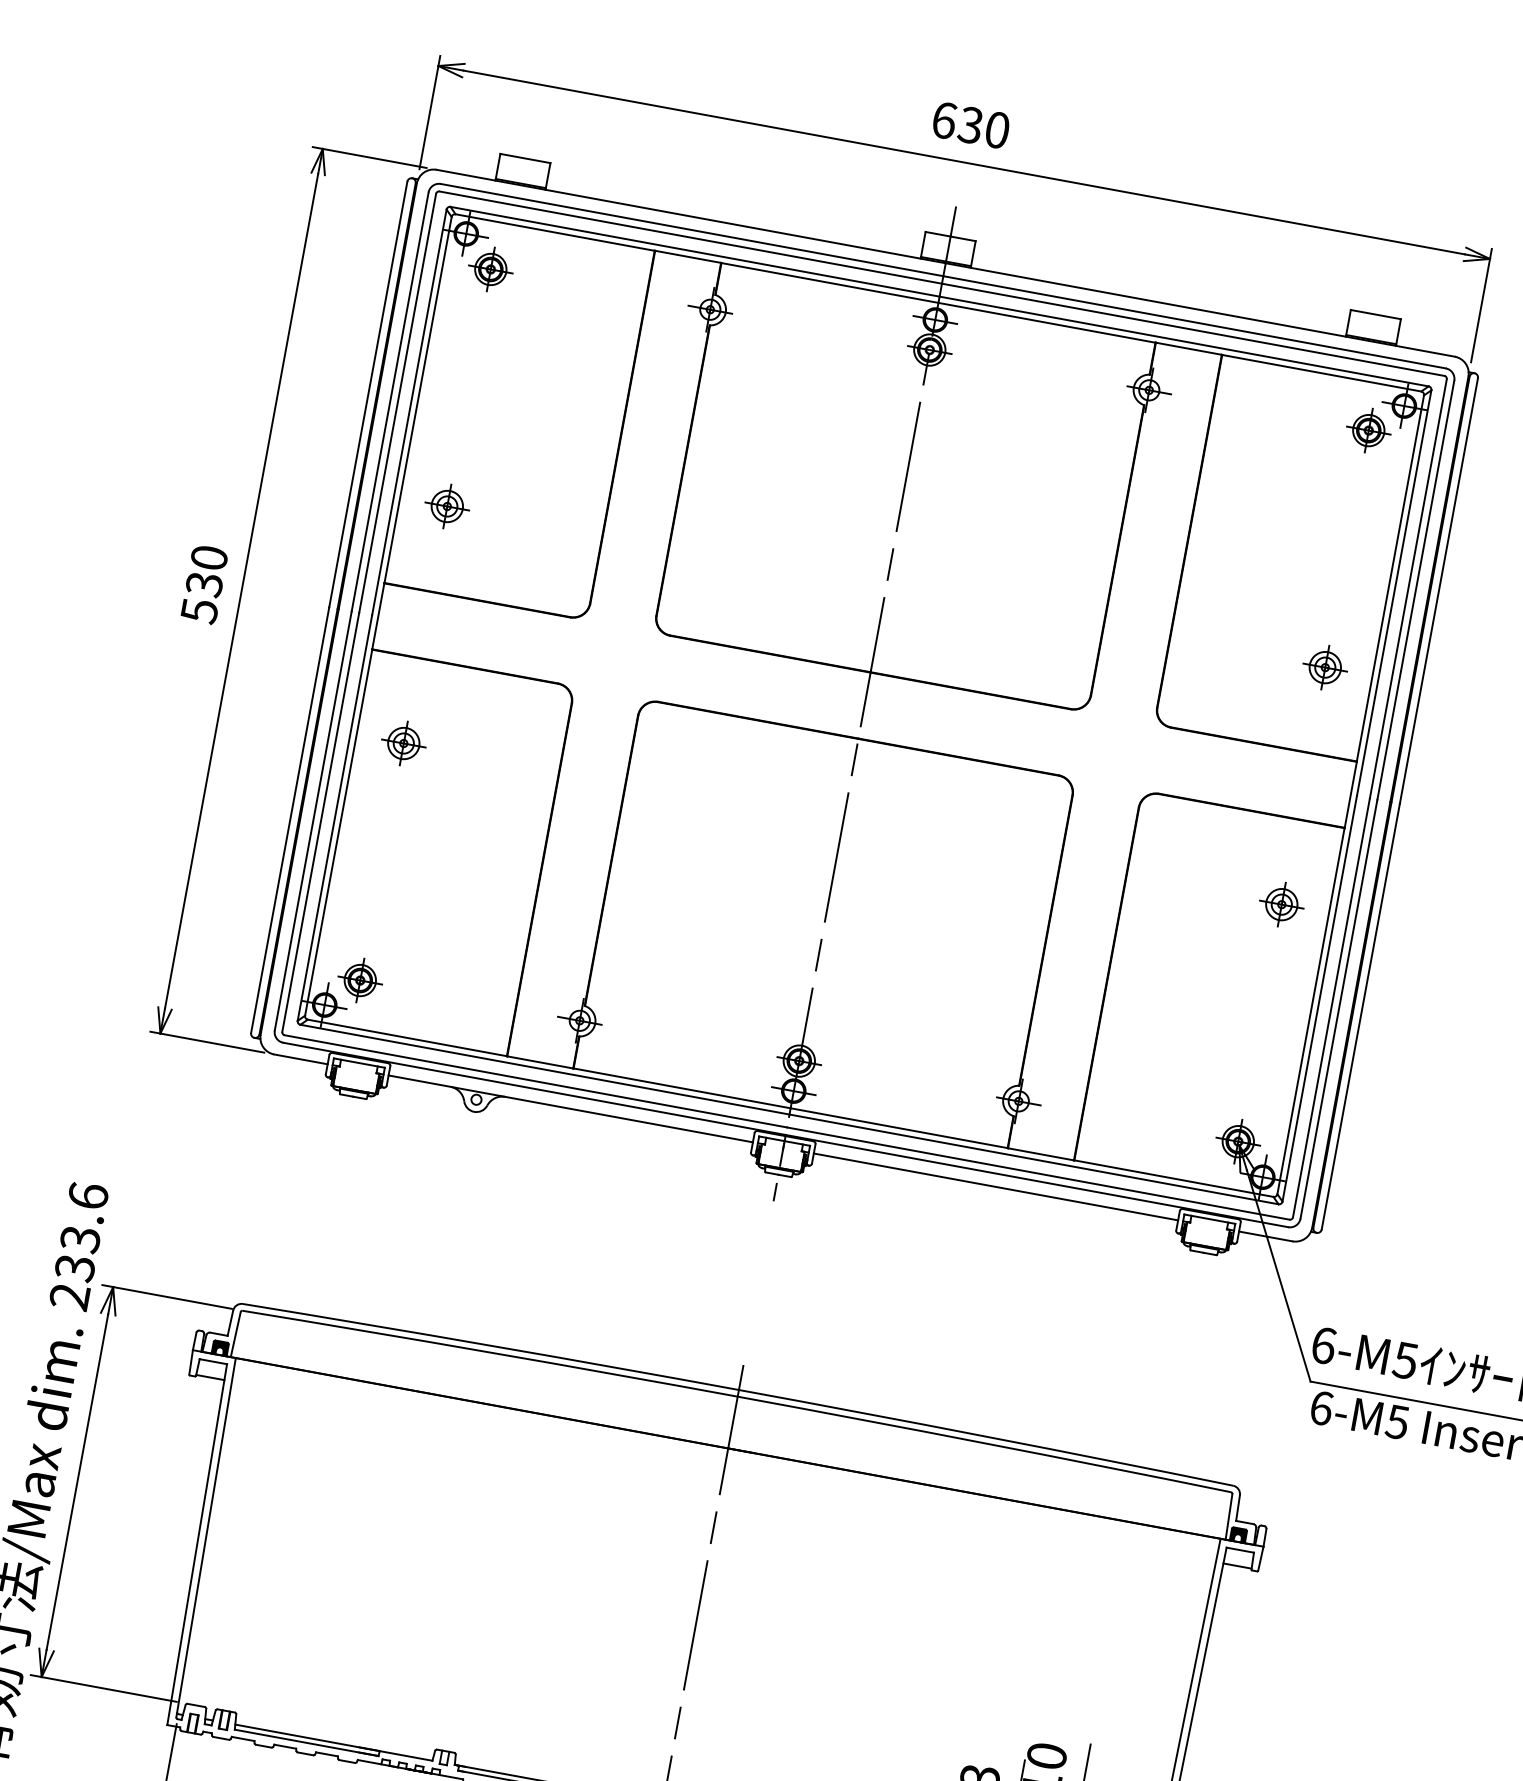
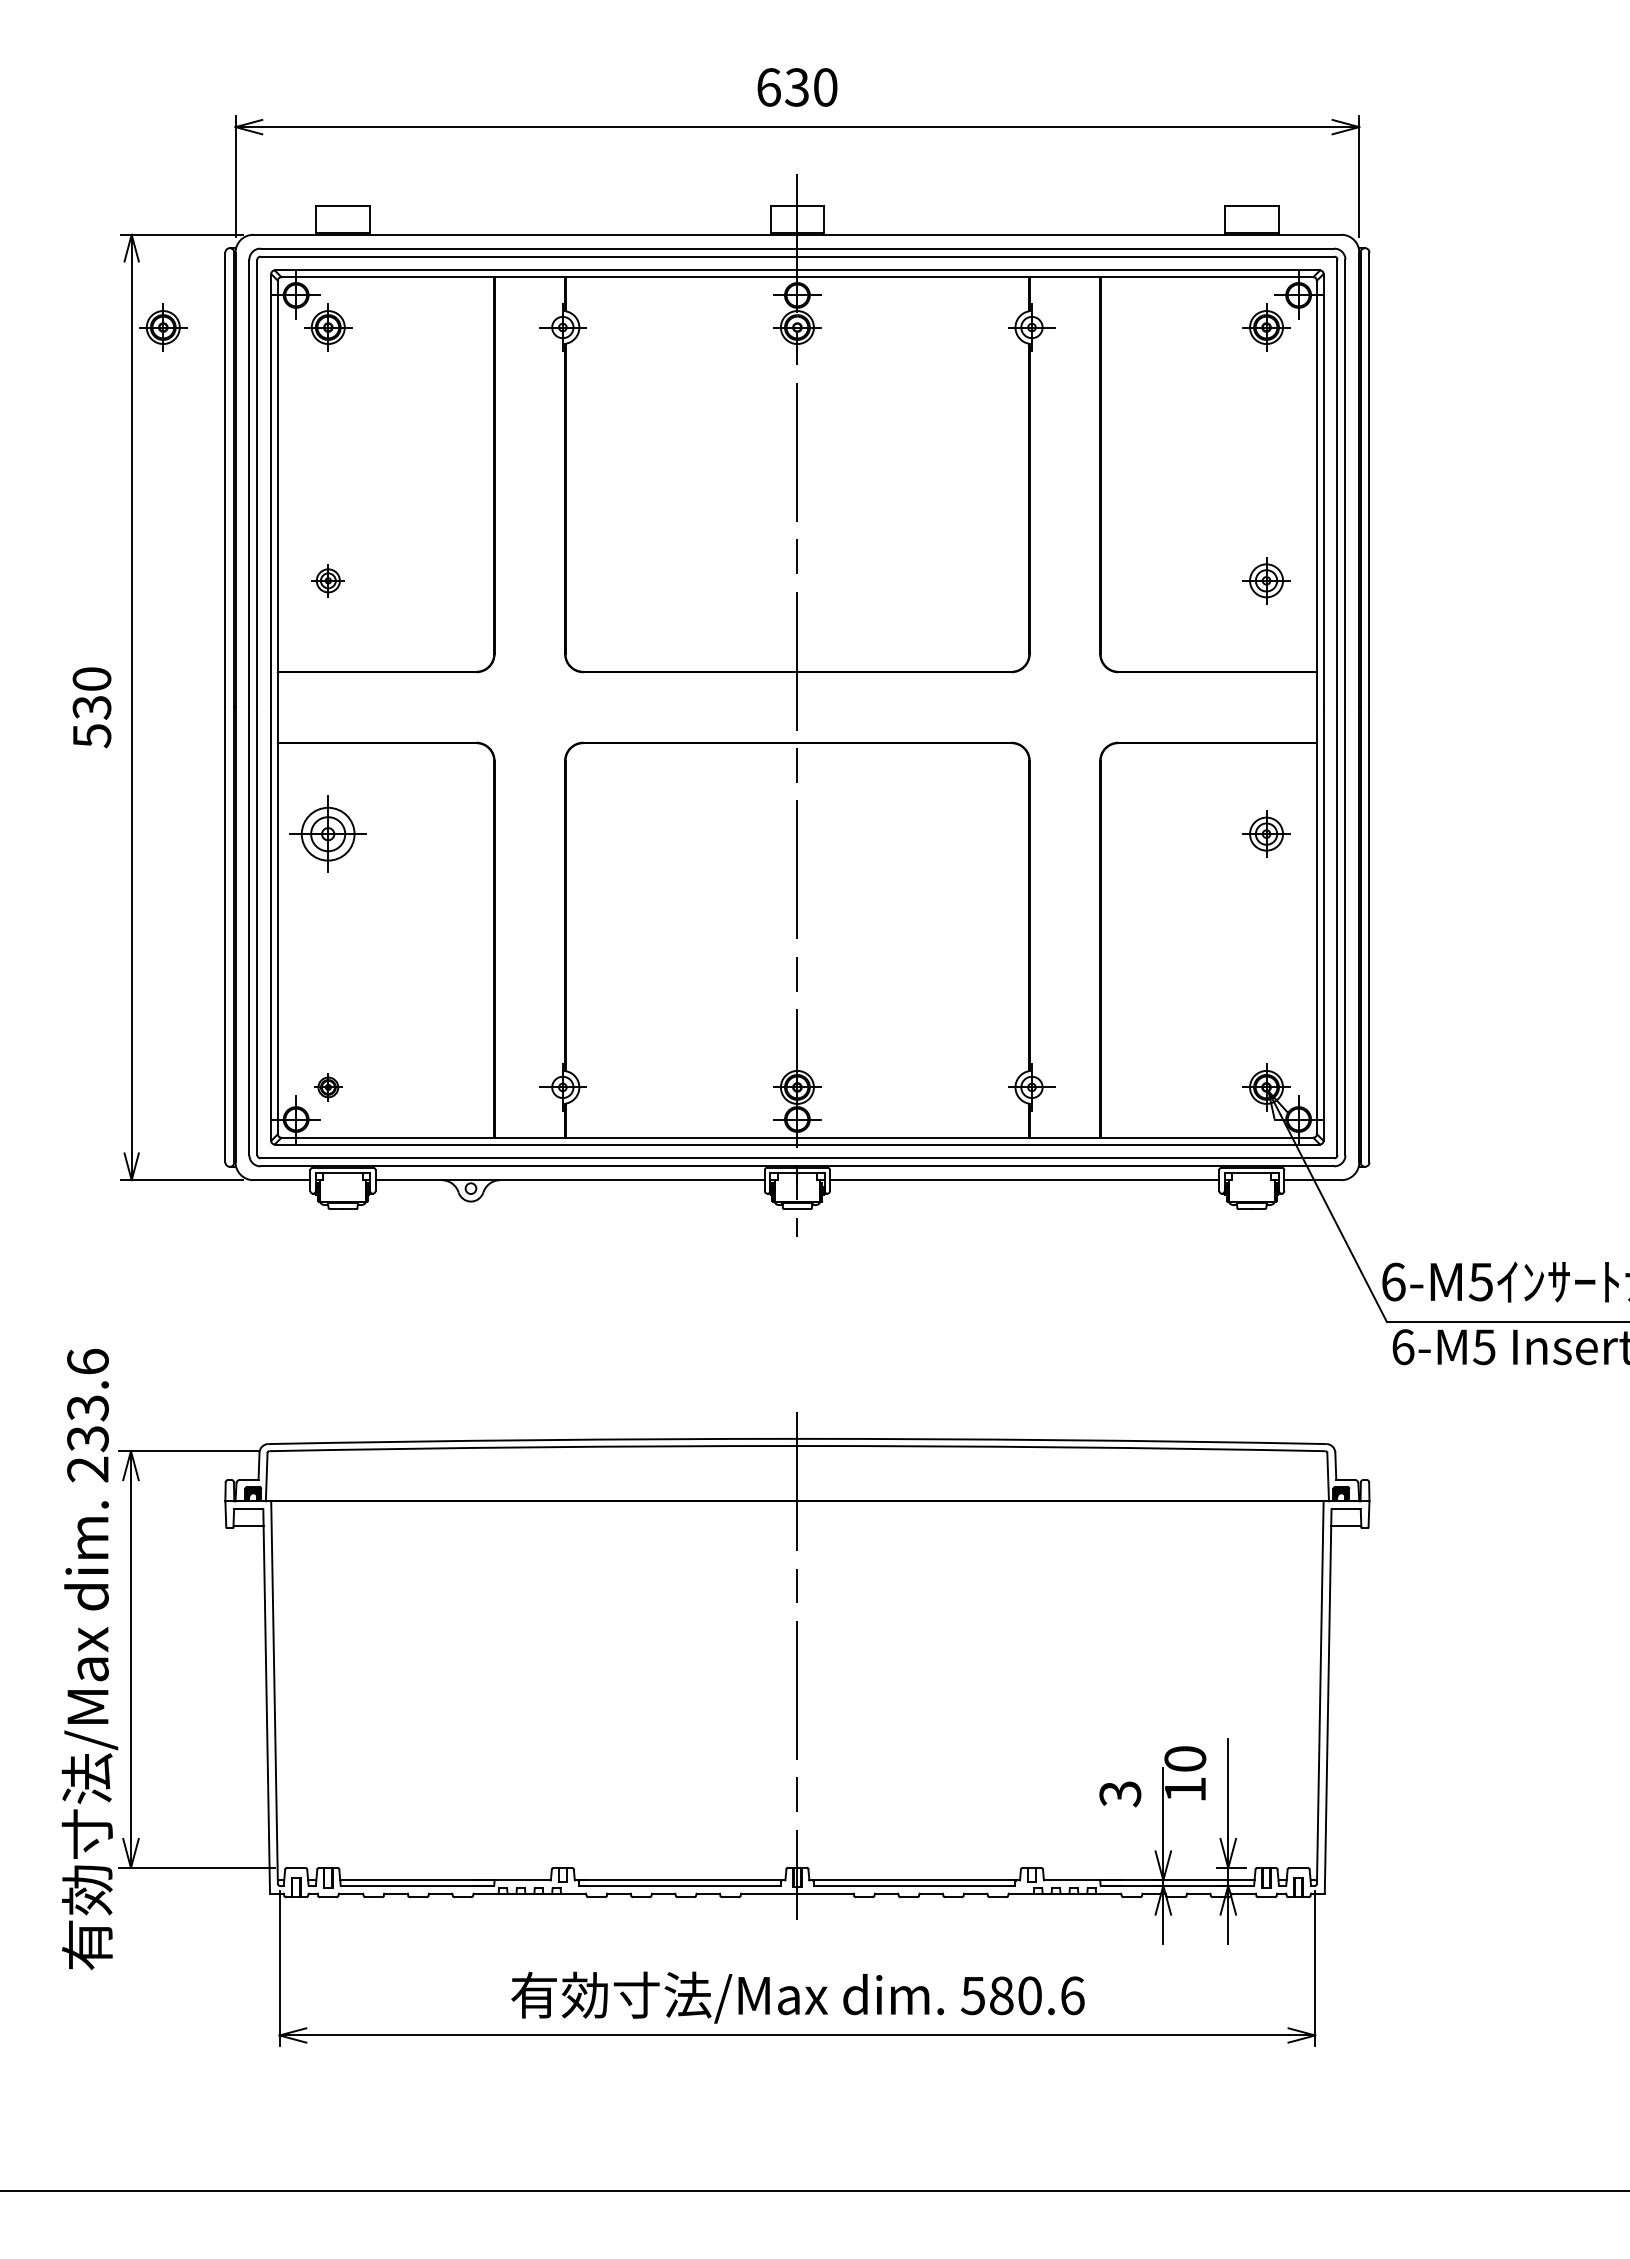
part: (336, 241) -> (163, 327), added
part: (447, 506) -> (328, 580), size x0.7
part: (404, 742) -> (328, 833), size x1.6
part: (360, 980) -> (328, 1087), size x0.6

